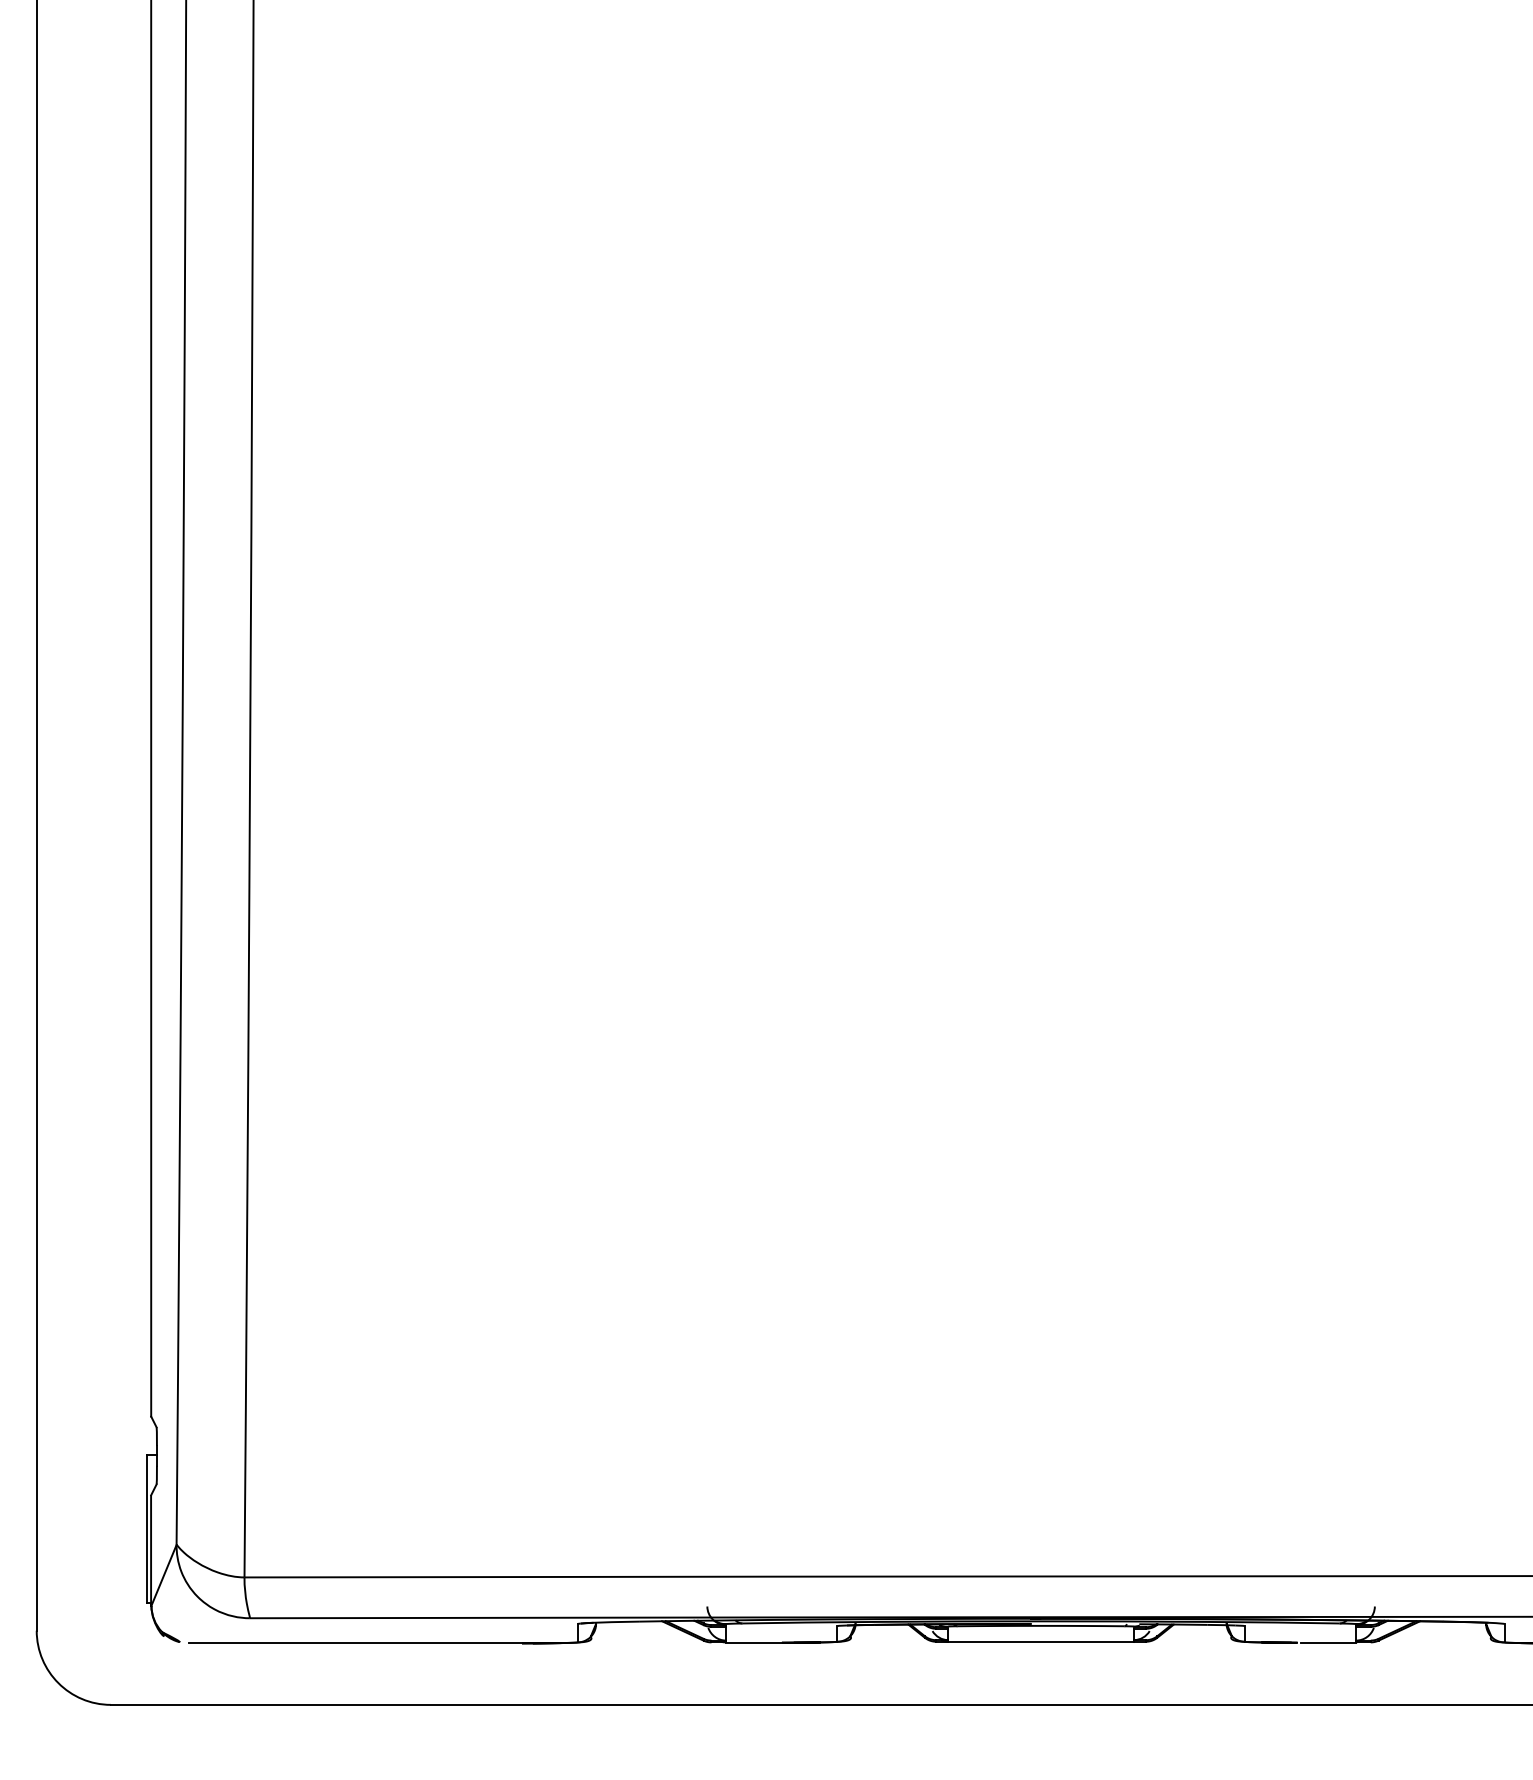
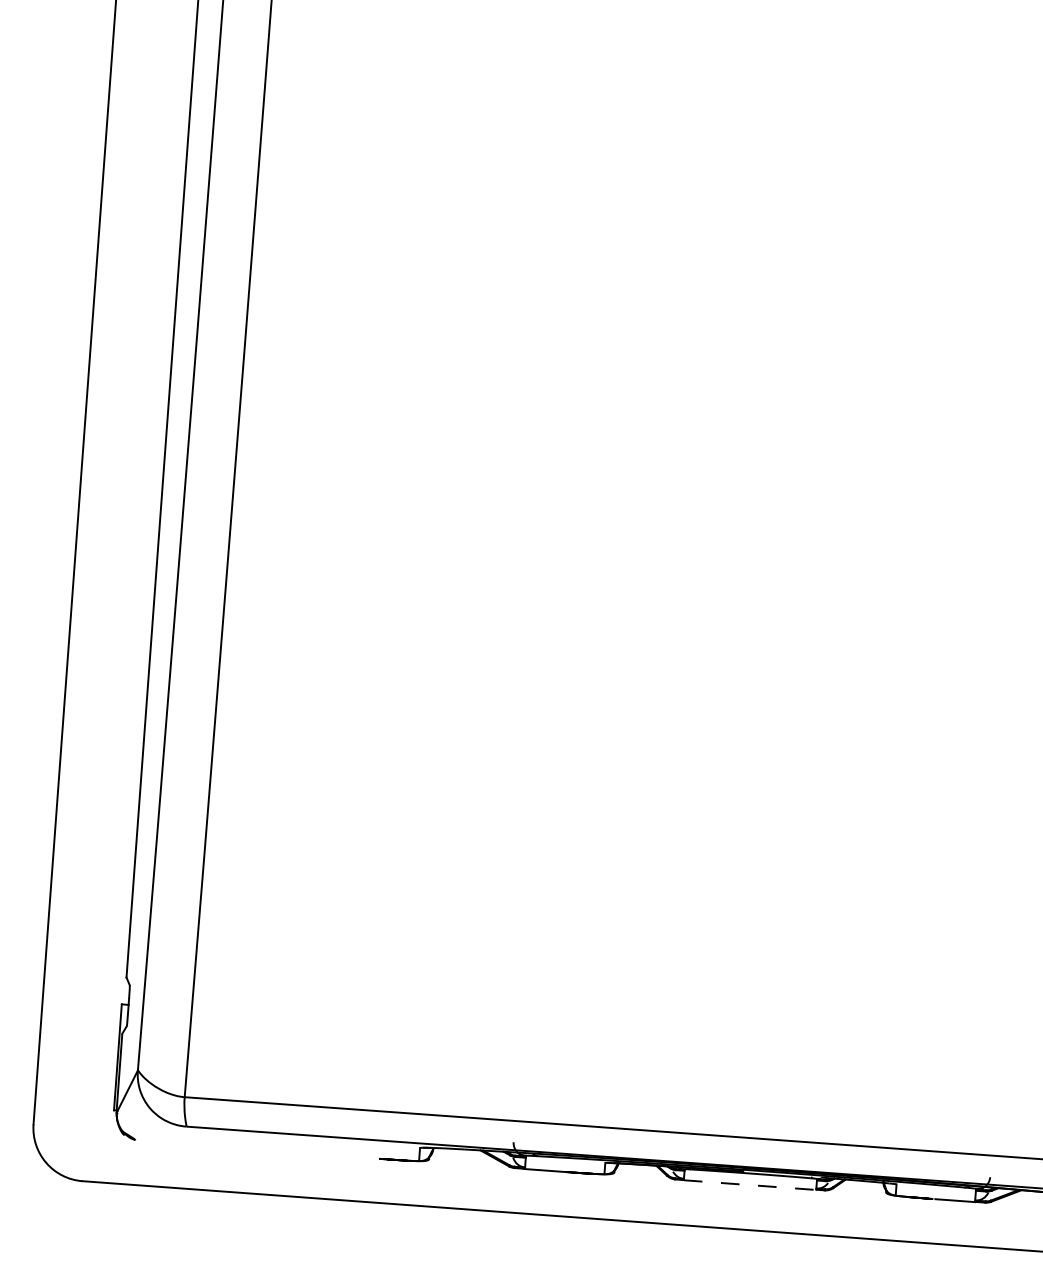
line: (1041, 1642) -> (750, 1185), solid -> dashed
line: (355, 1643) -> (260, 1150), removed

